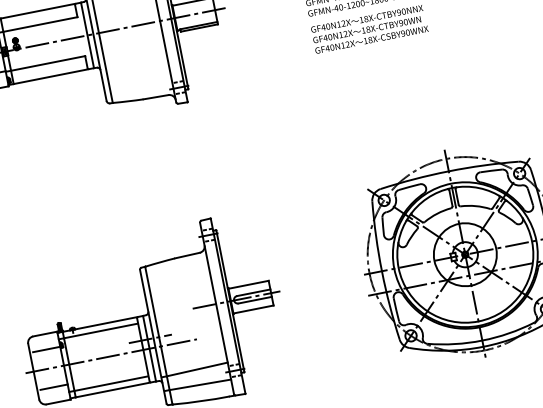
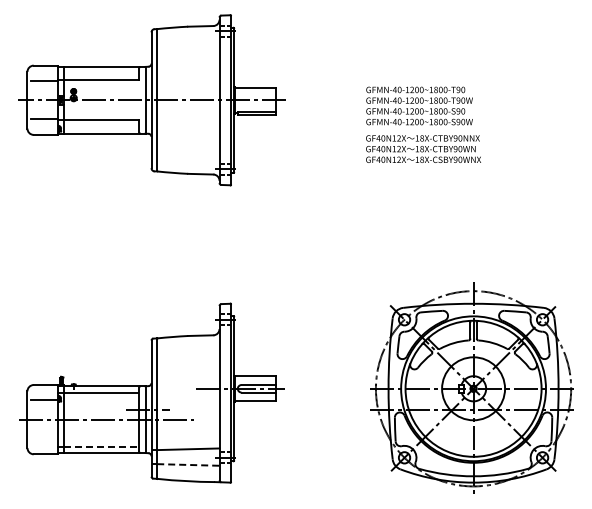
line: (111, 383) -> (101, 446), solid -> dashed
line: (200, 384) -> (188, 464), solid -> dashed
line: (54, 386) -> (44, 438), removed

